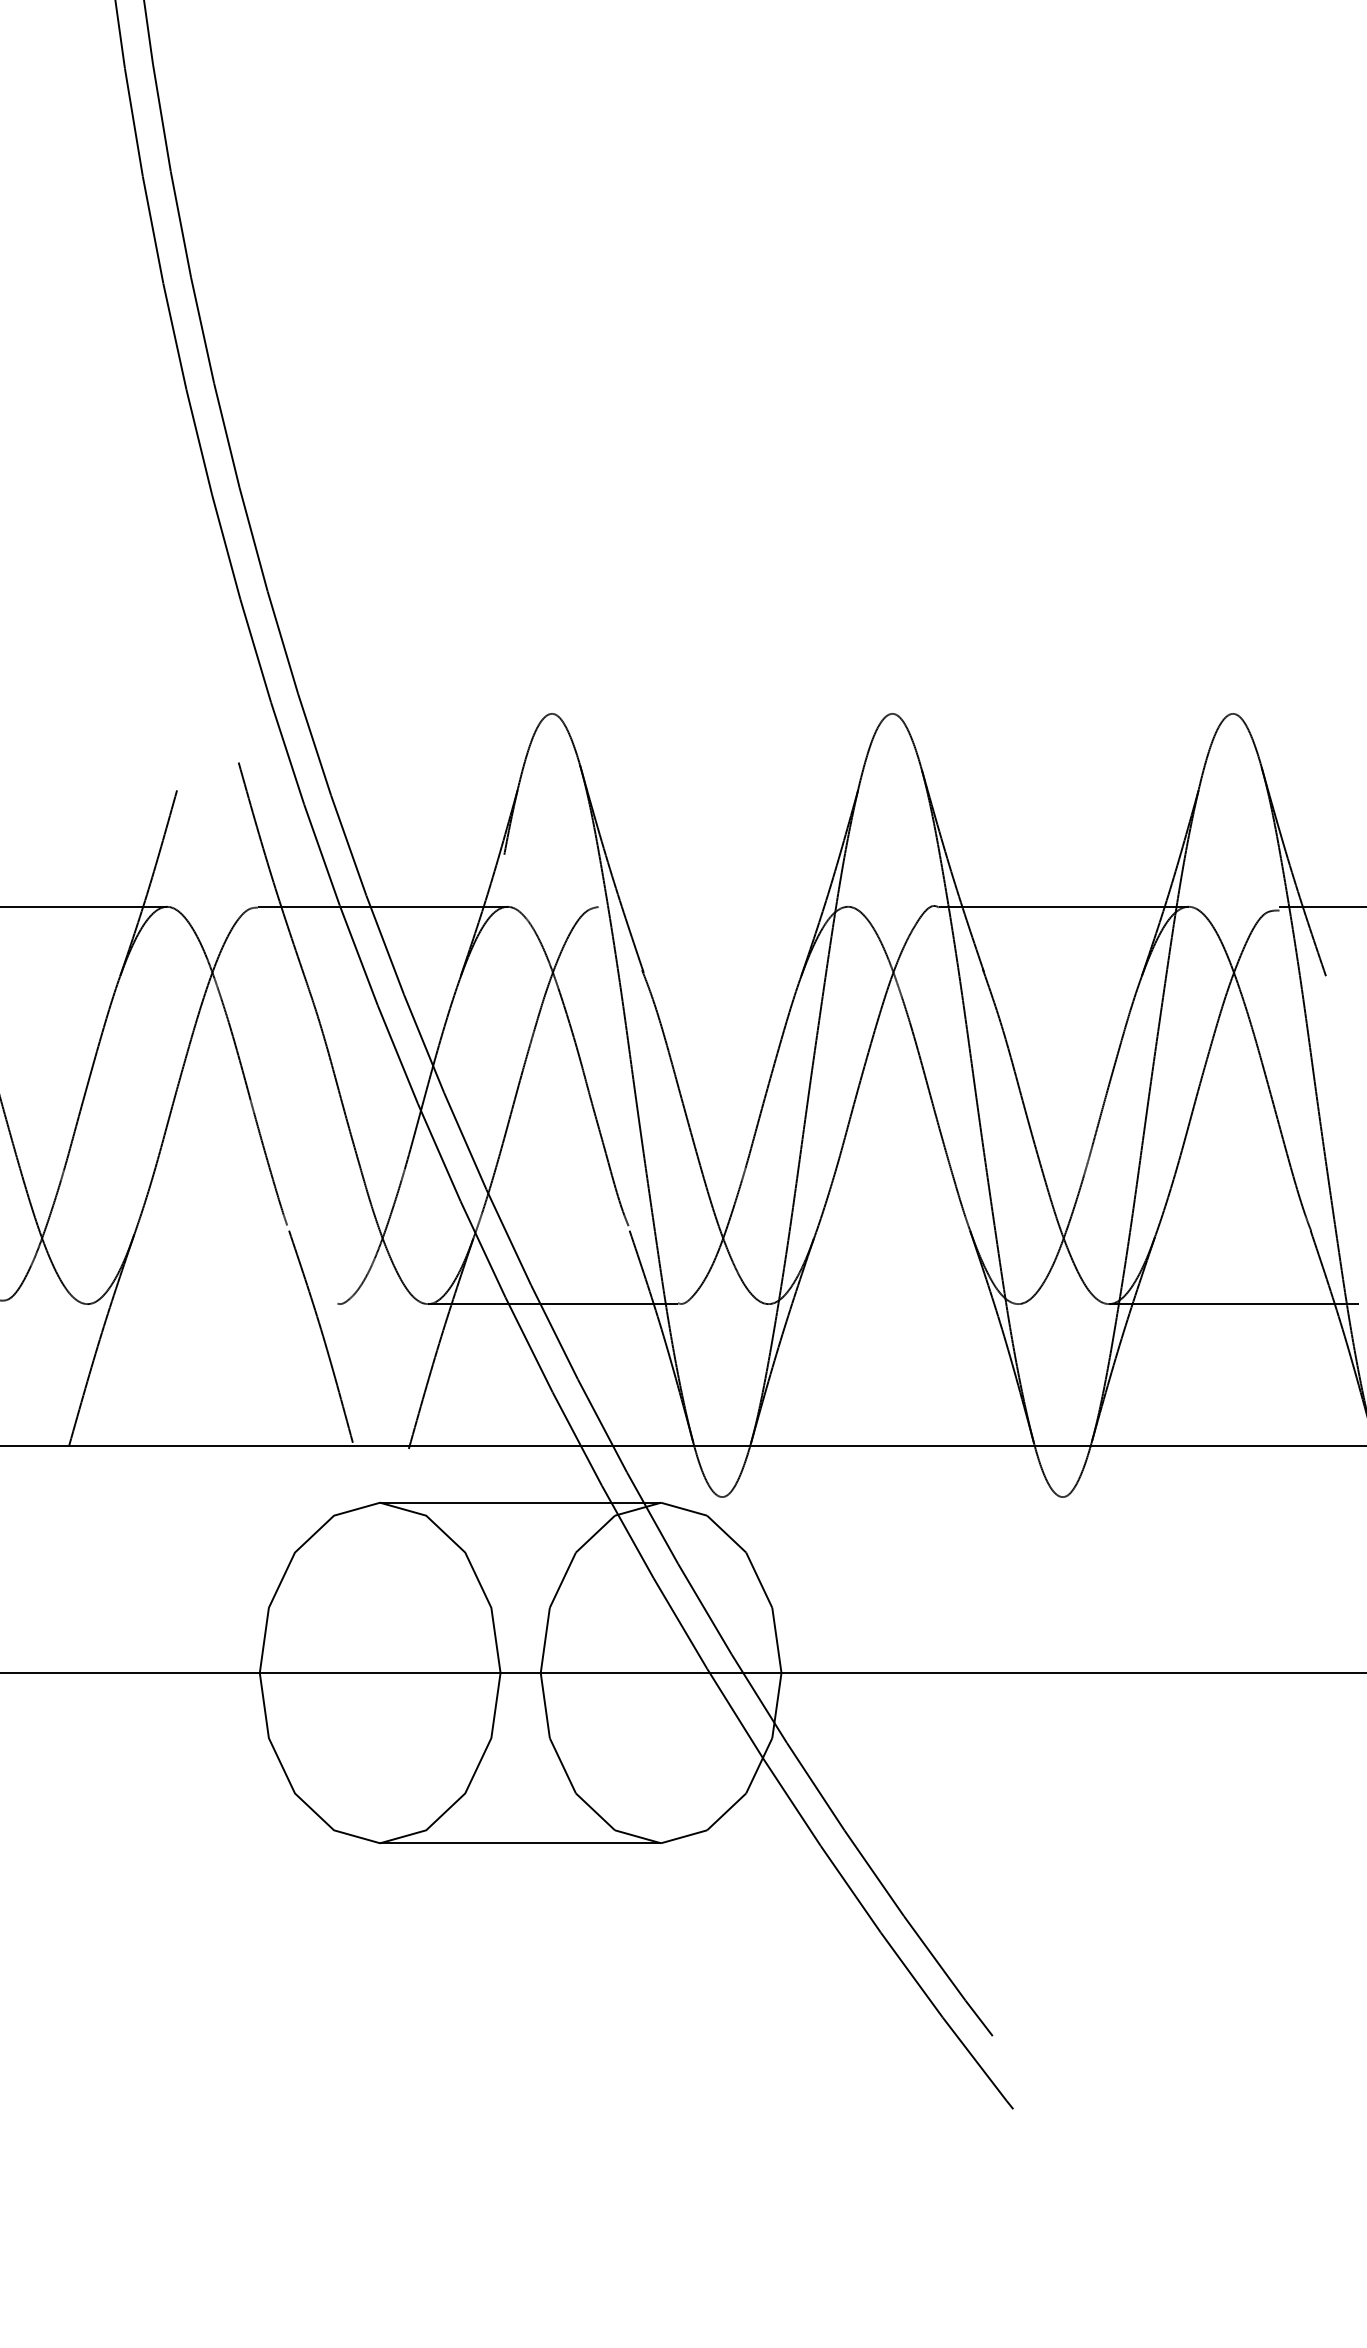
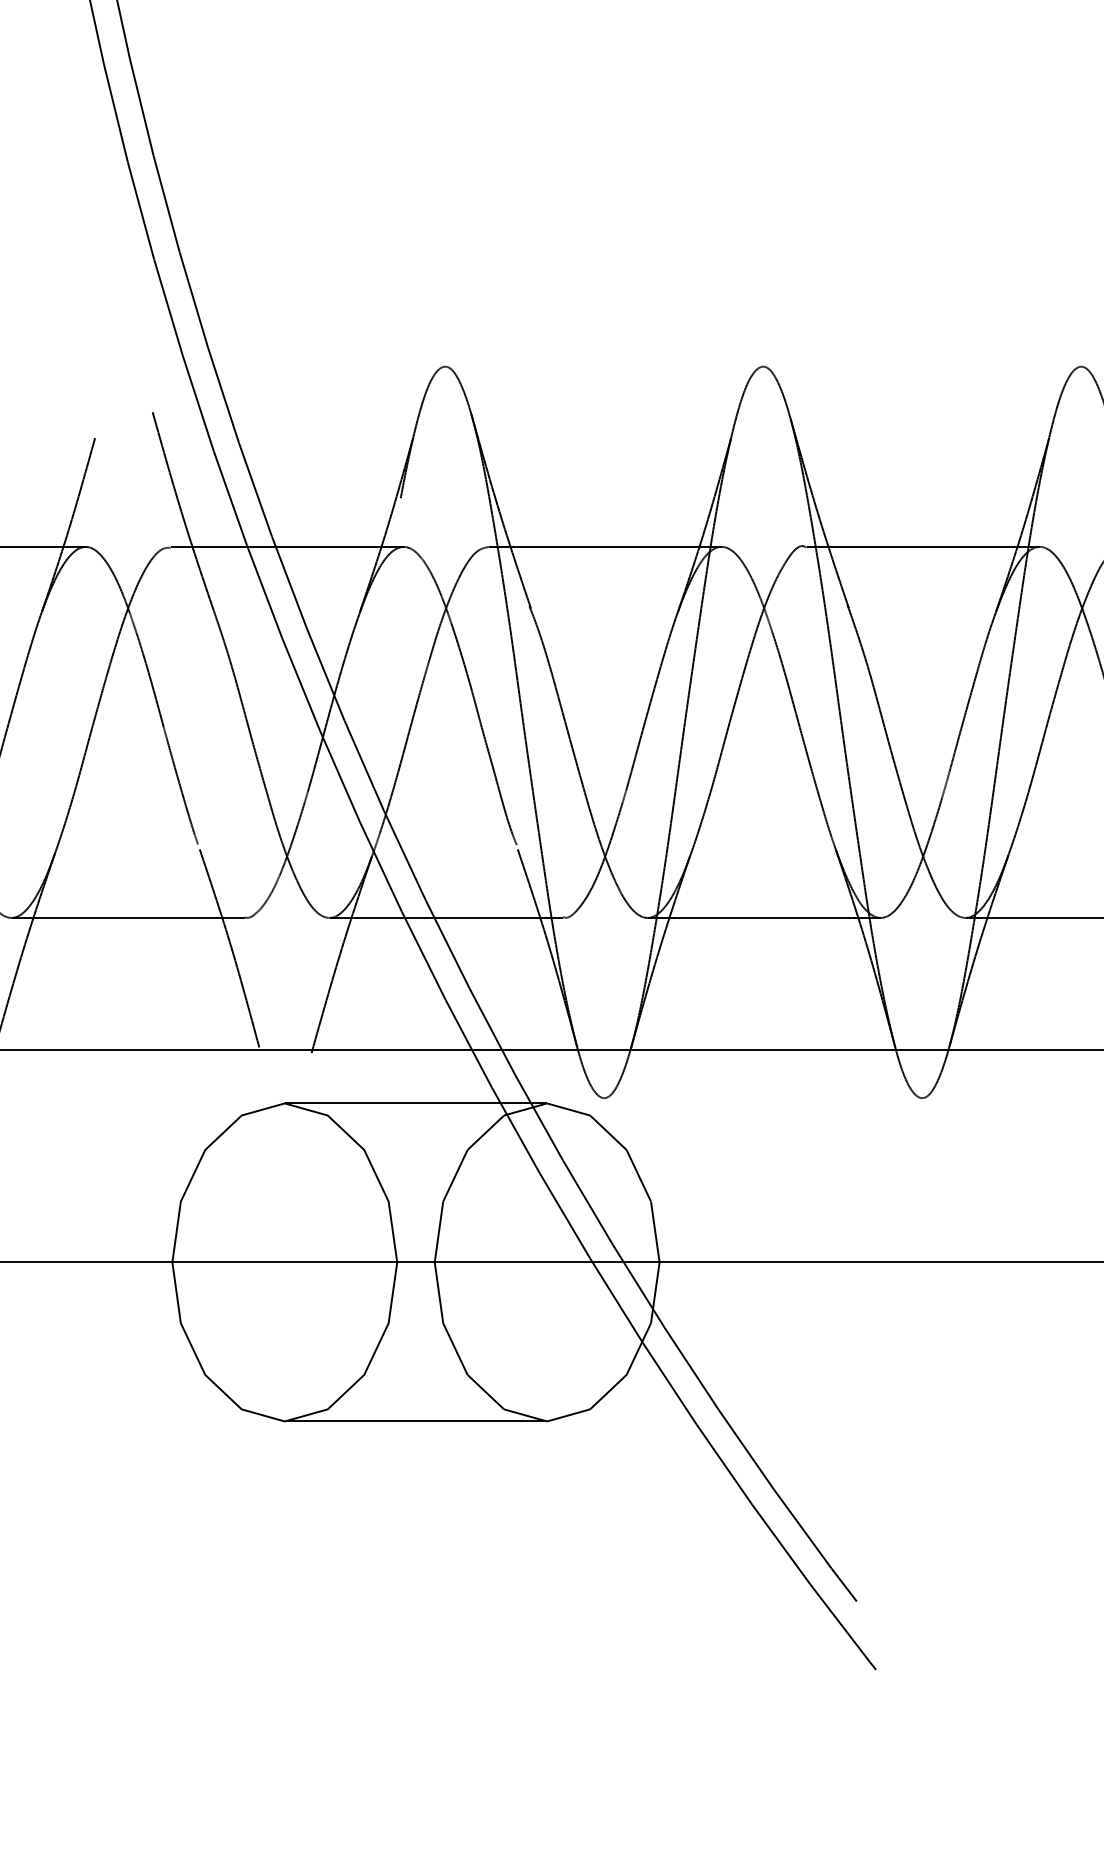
line: (723, 906) -> (605, 546), added
line: (212, 1304) -> (128, 918), added
line: (893, 1304) -> (764, 918), added

